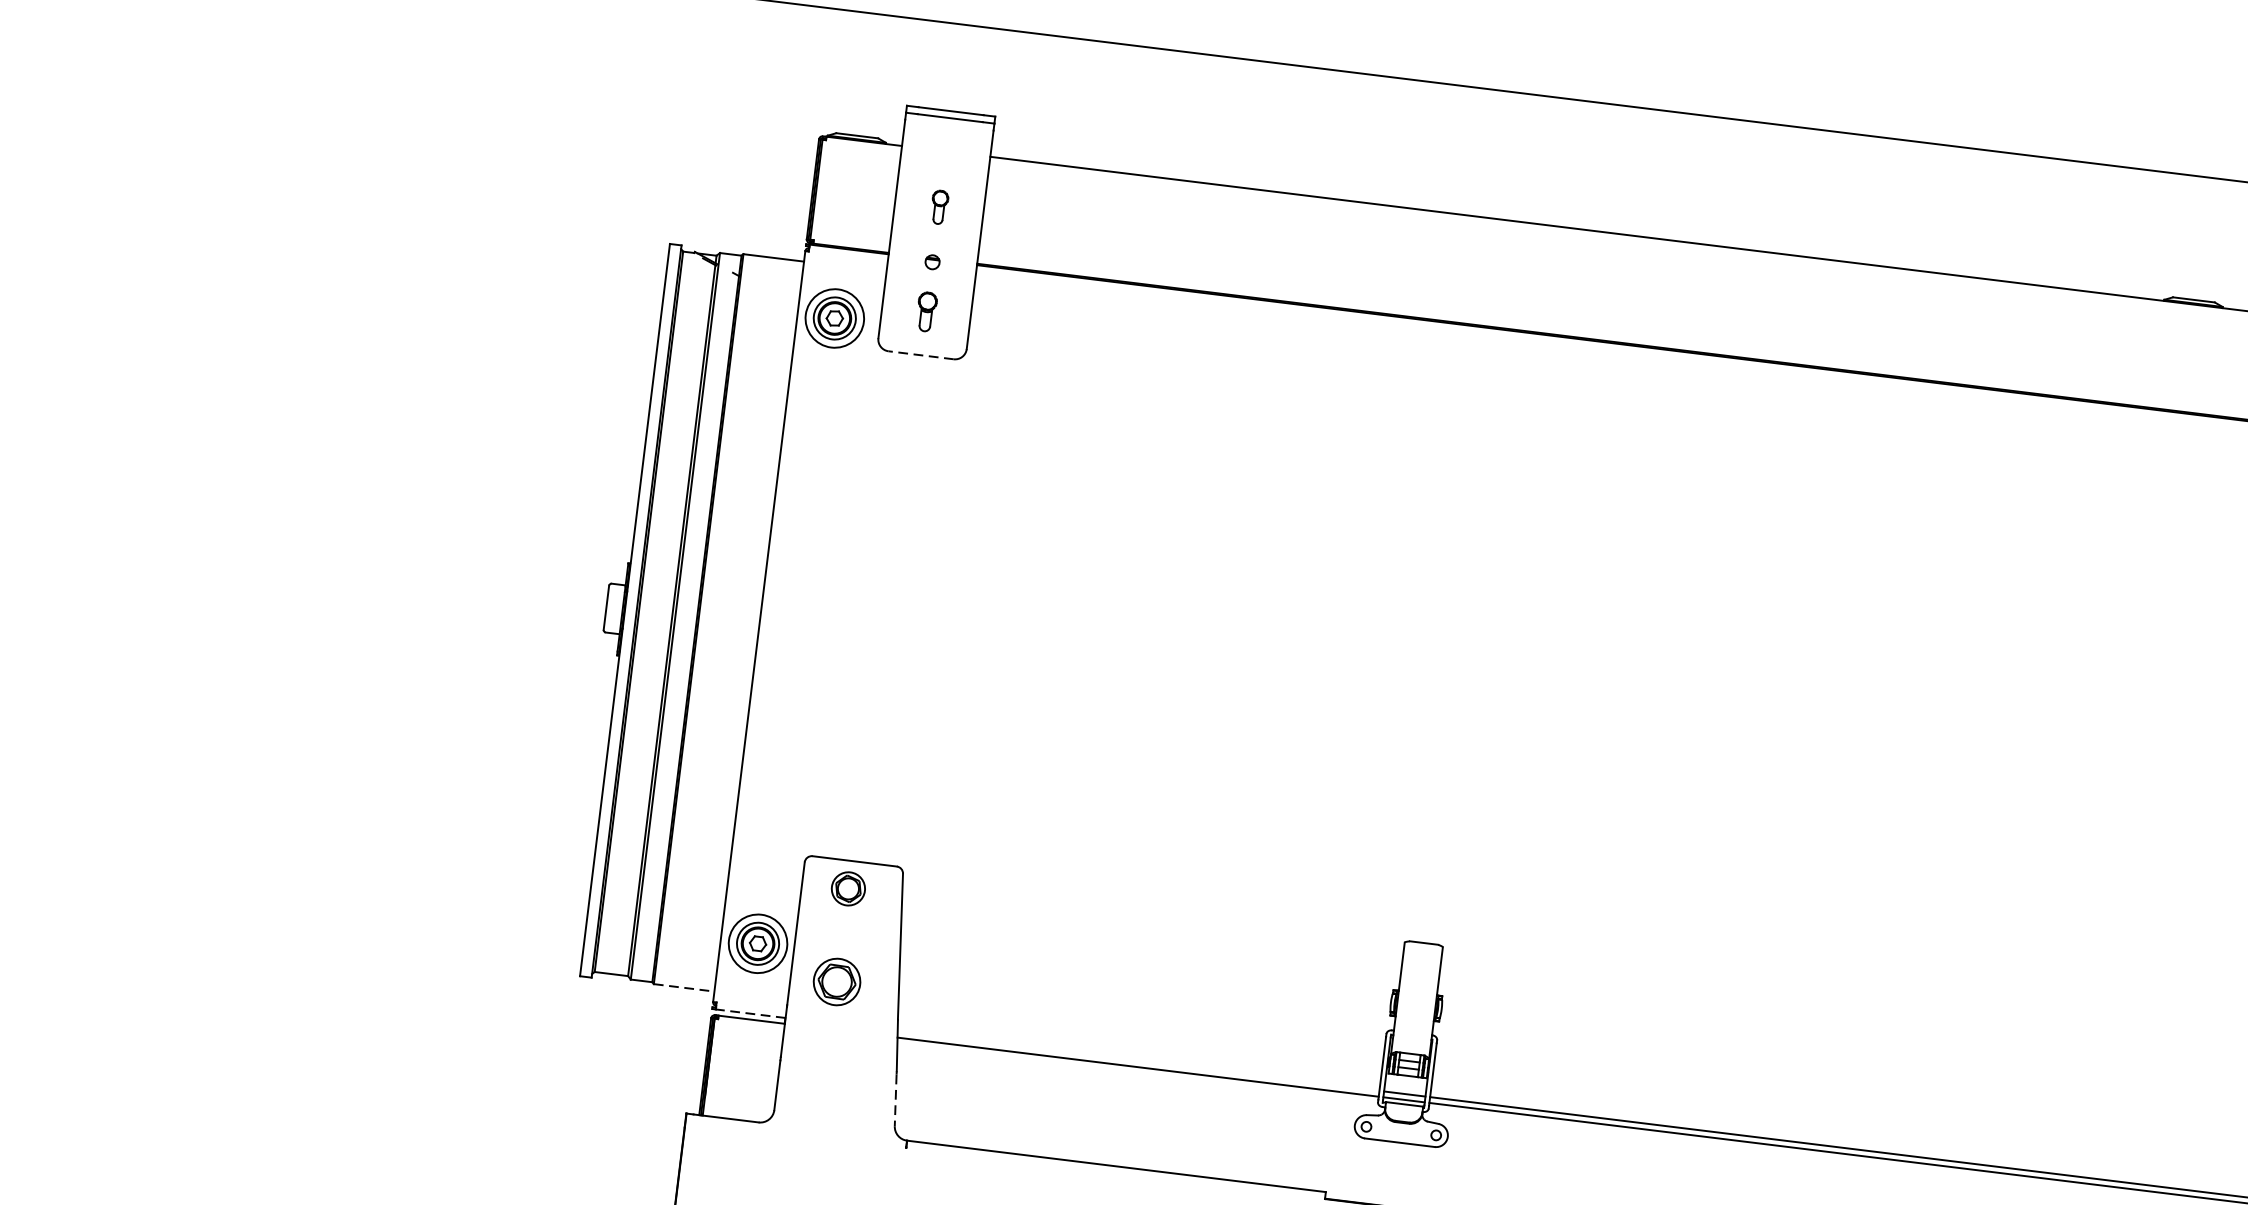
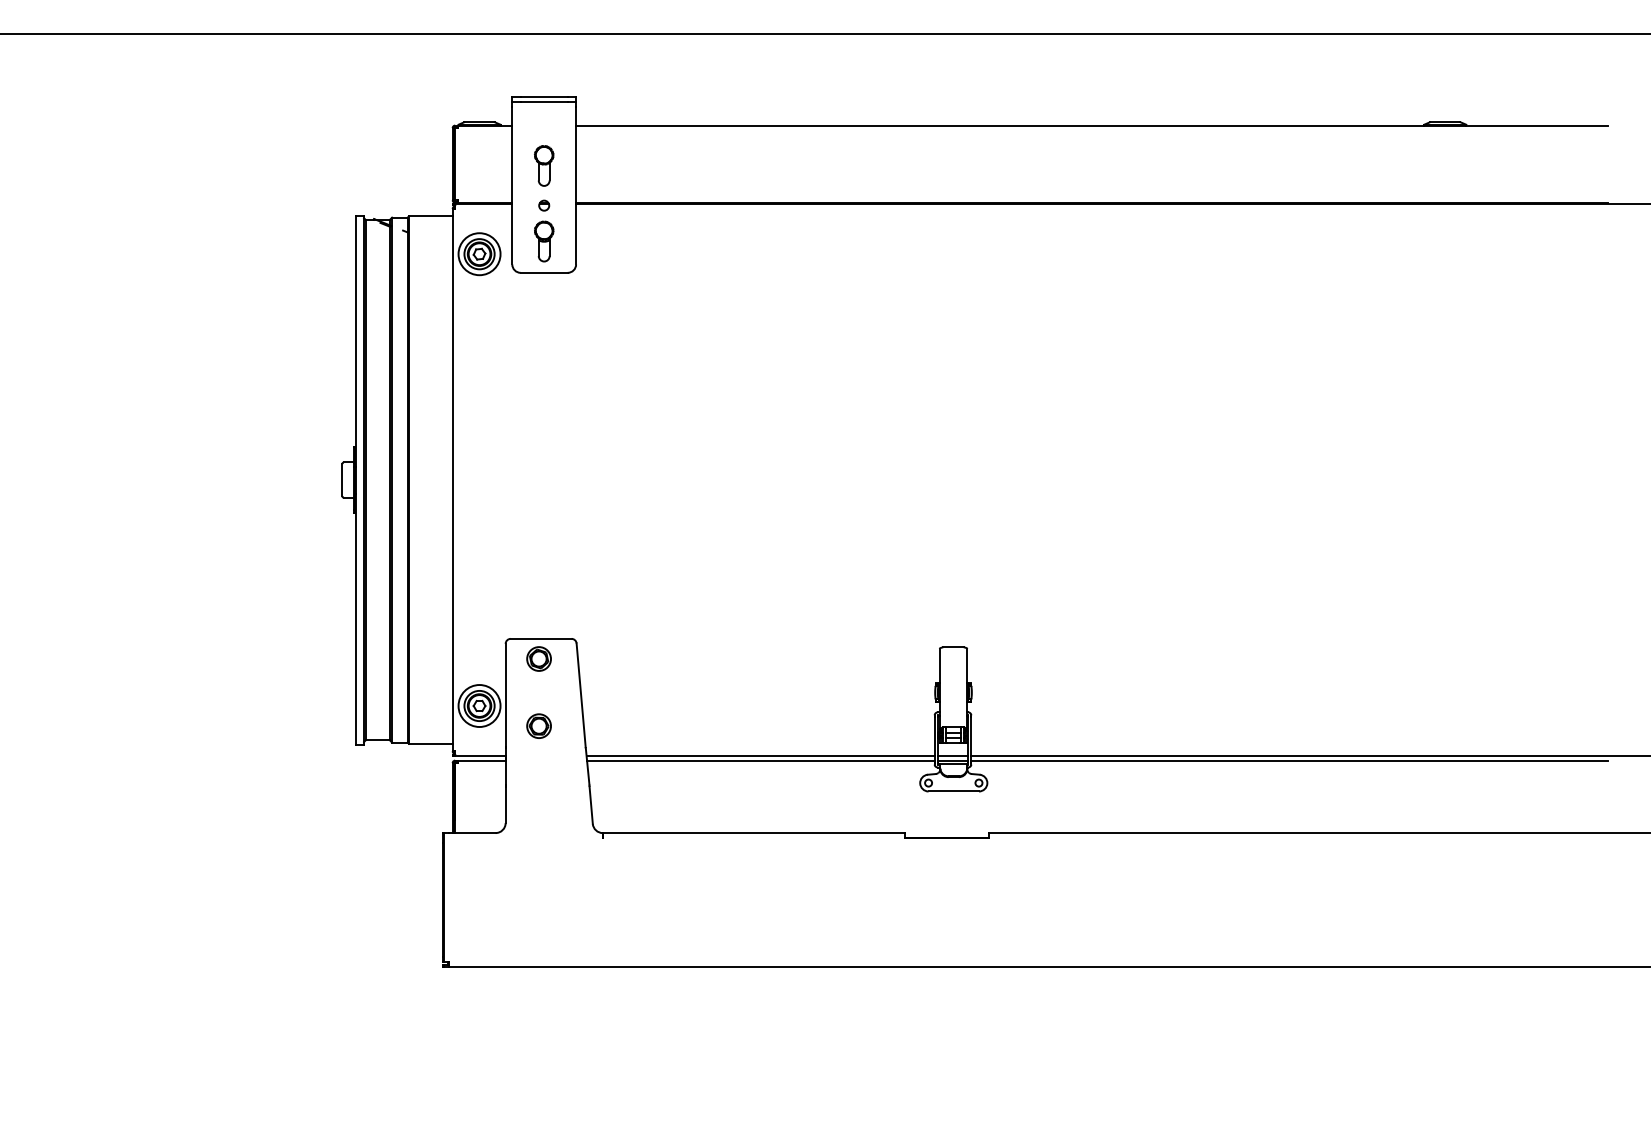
part: (939, 206) -> (544, 165), size x1.67
part: (926, 311) -> (544, 241), size x1.43
line: (921, 354) -> (544, 272), dashed -> solid
part: (836, 980) -> (538, 725), size x0.71
line: (683, 987) -> (430, 743), dashed -> solid
line: (749, 1013) -> (479, 756), dashed -> solid
line: (1138, 1061) -> (760, 756), added
line: (896, 1100) -> (591, 805), dashed -> solid

